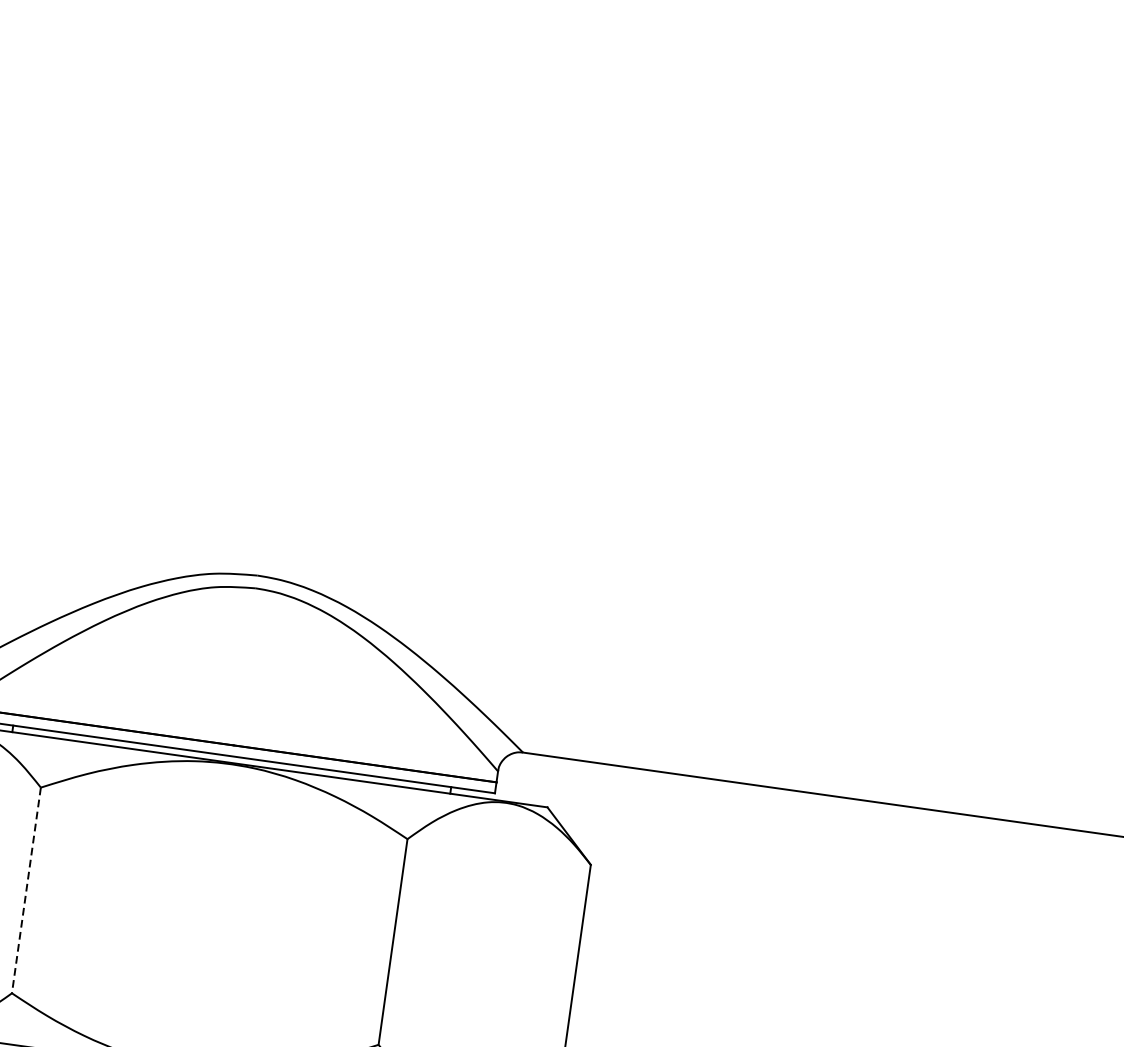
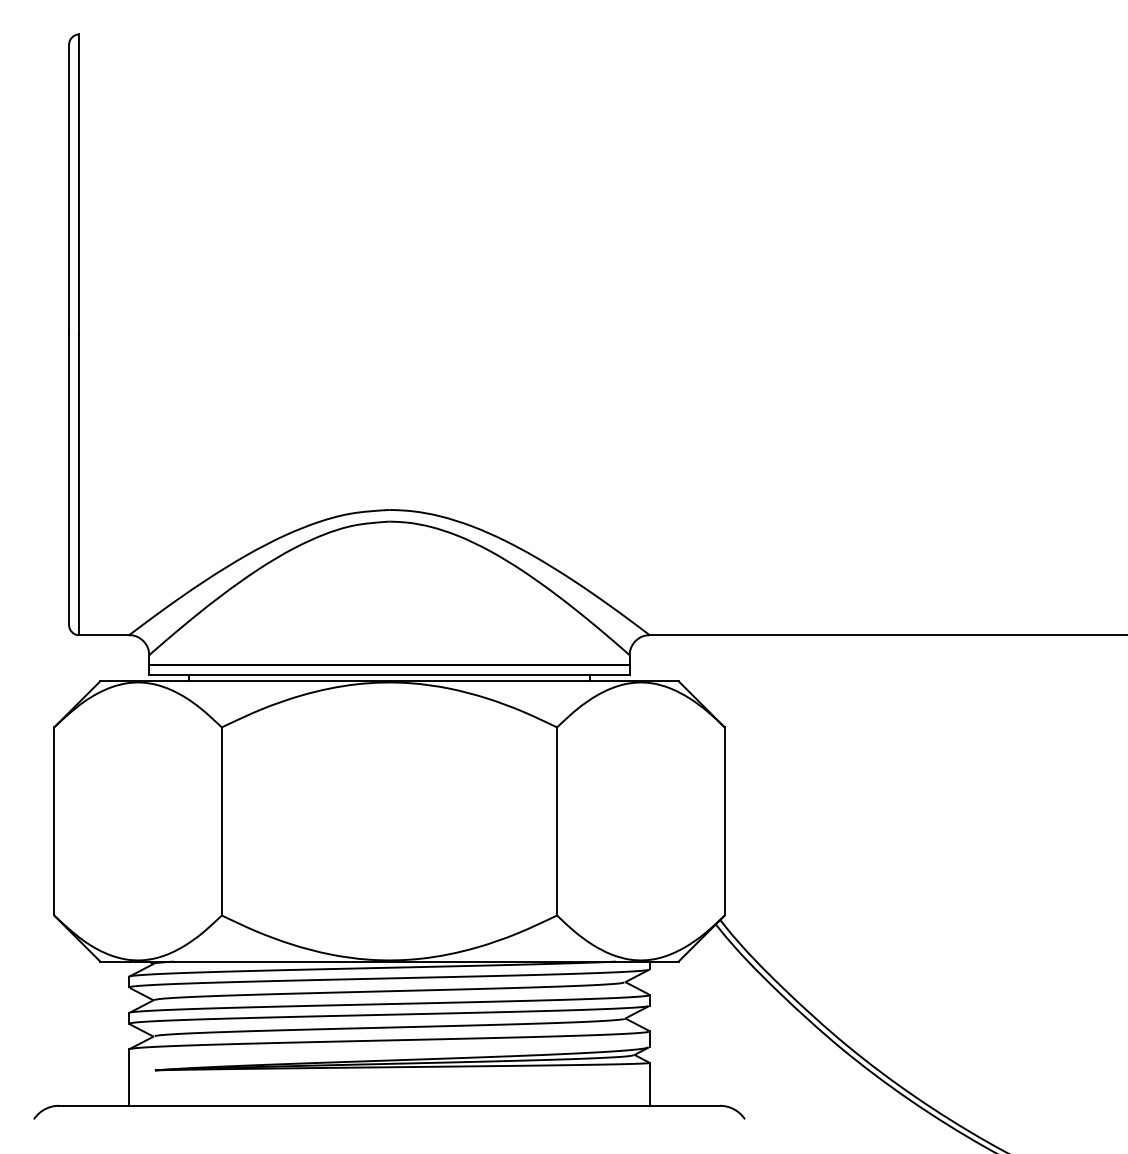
line: (26, 890) -> (221, 821), dashed -> solid

